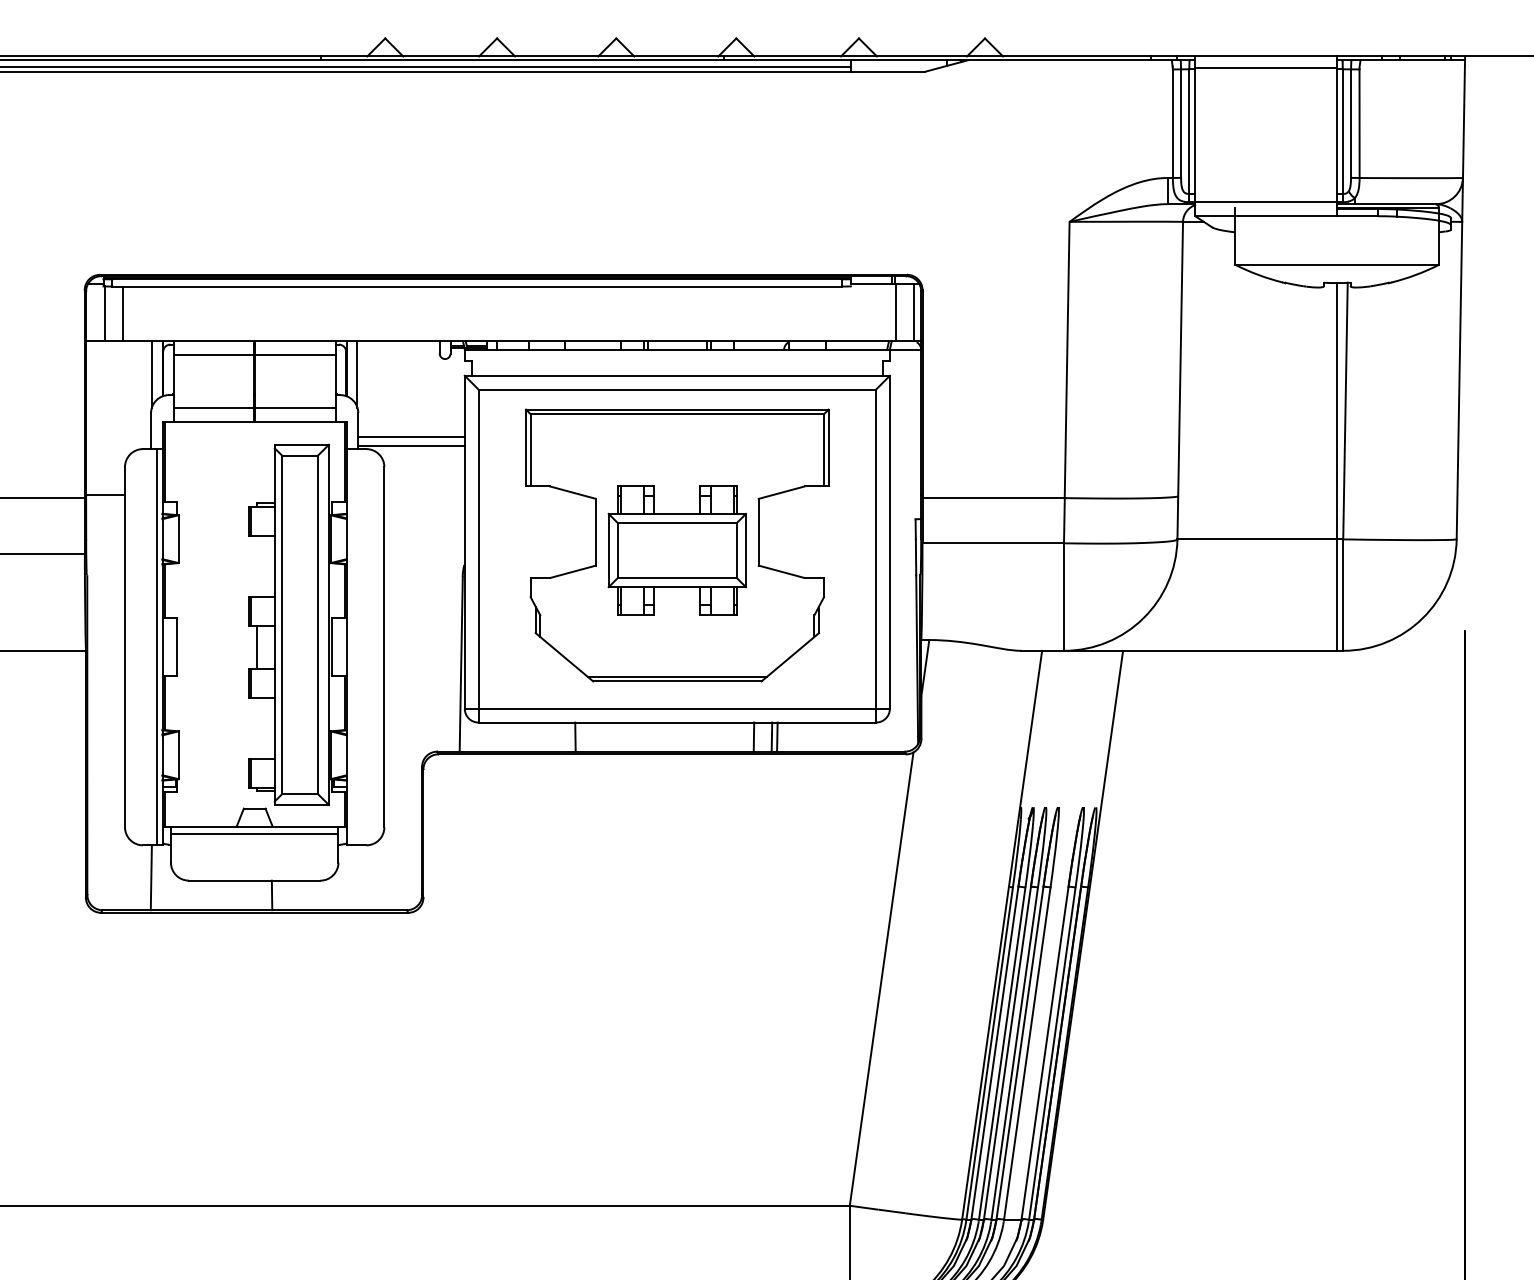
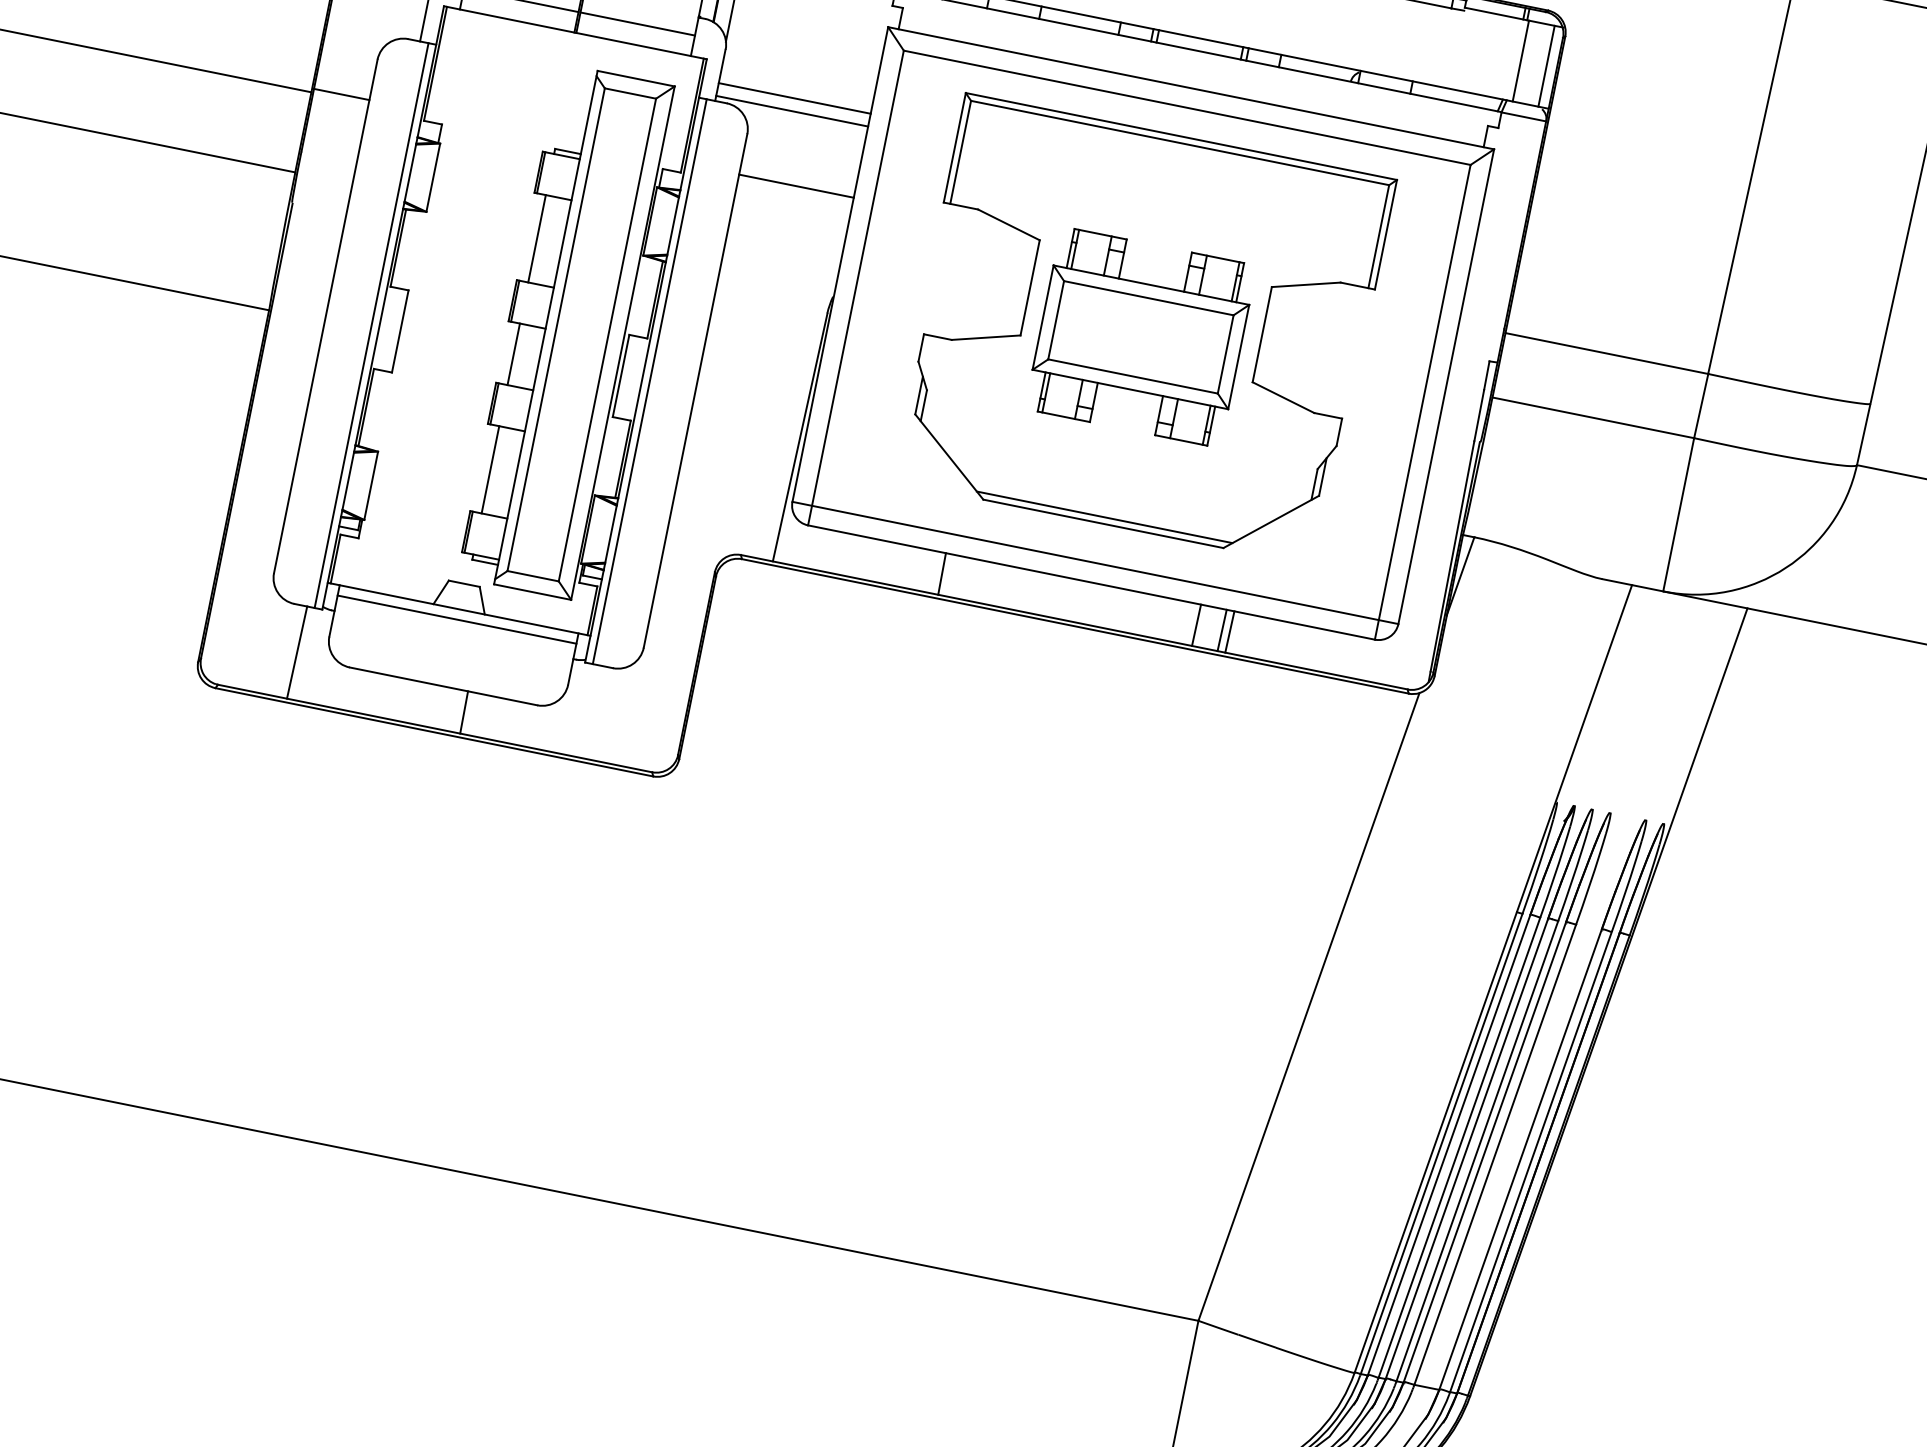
line: (424, 495) -> (796, 186), added
line: (256, 565) -> (536, 237), added
line: (352, 647) -> (650, 382), added
line: (256, 727) -> (490, 468), added

